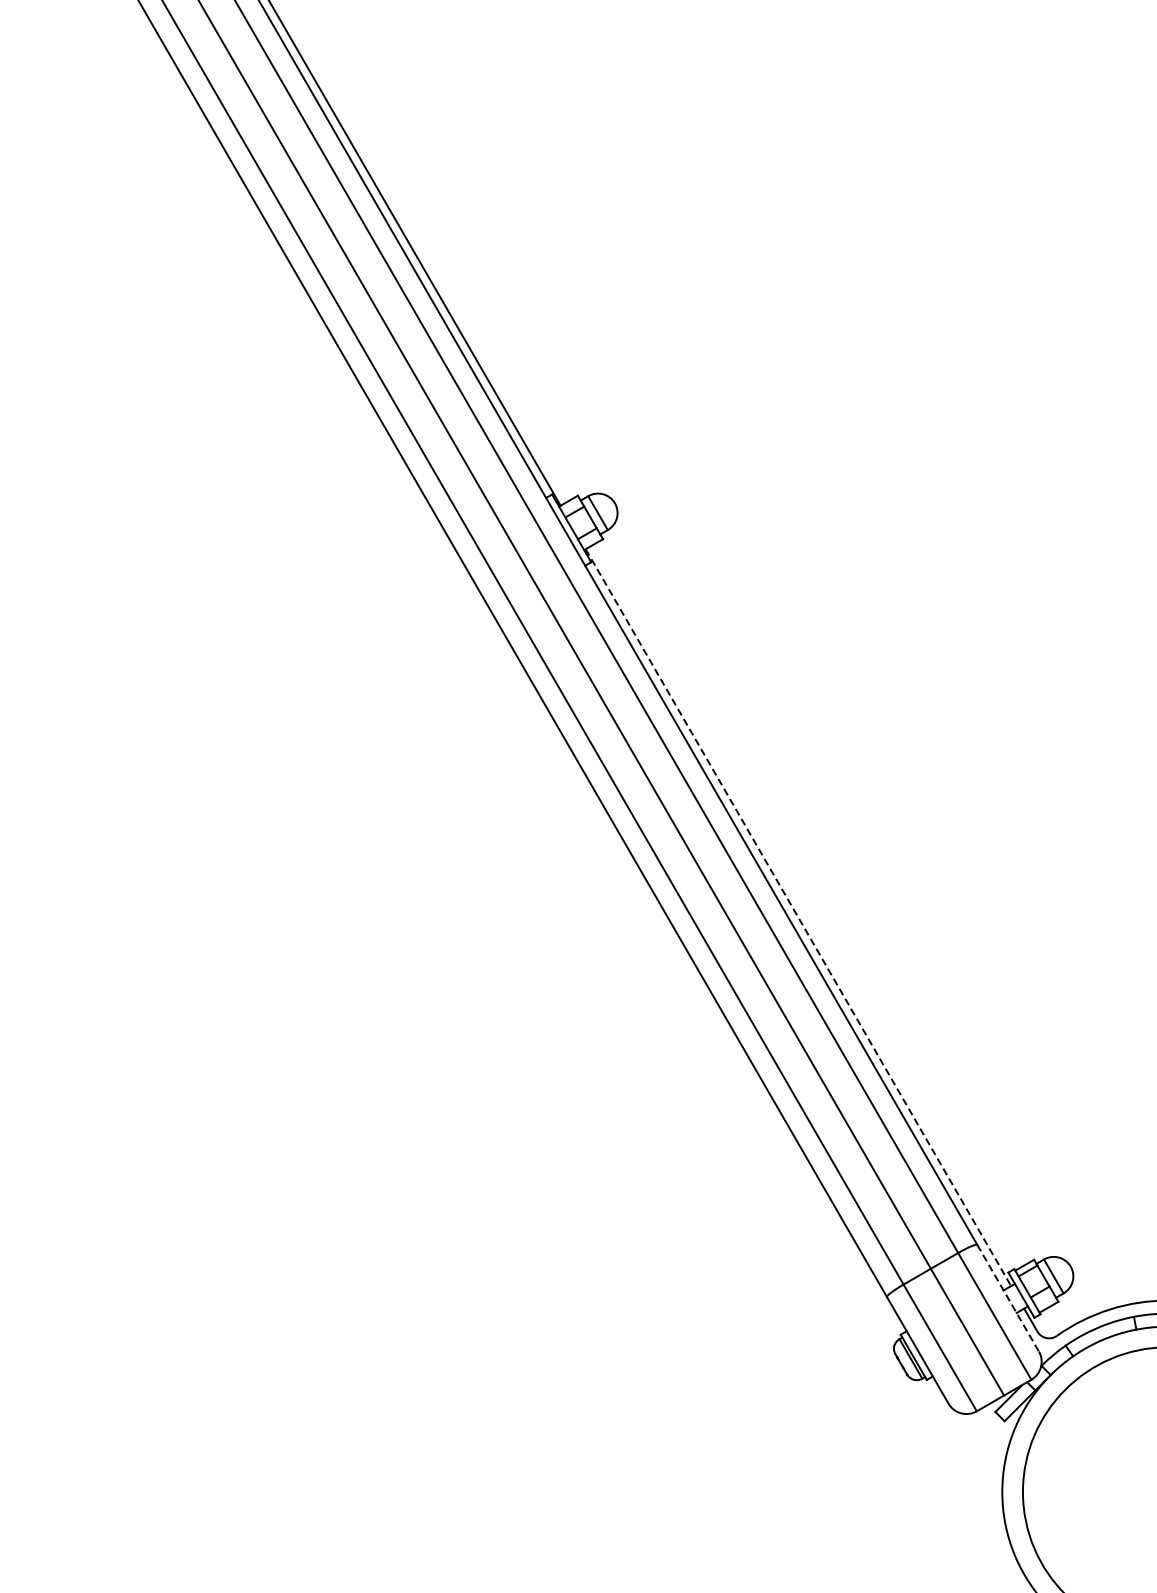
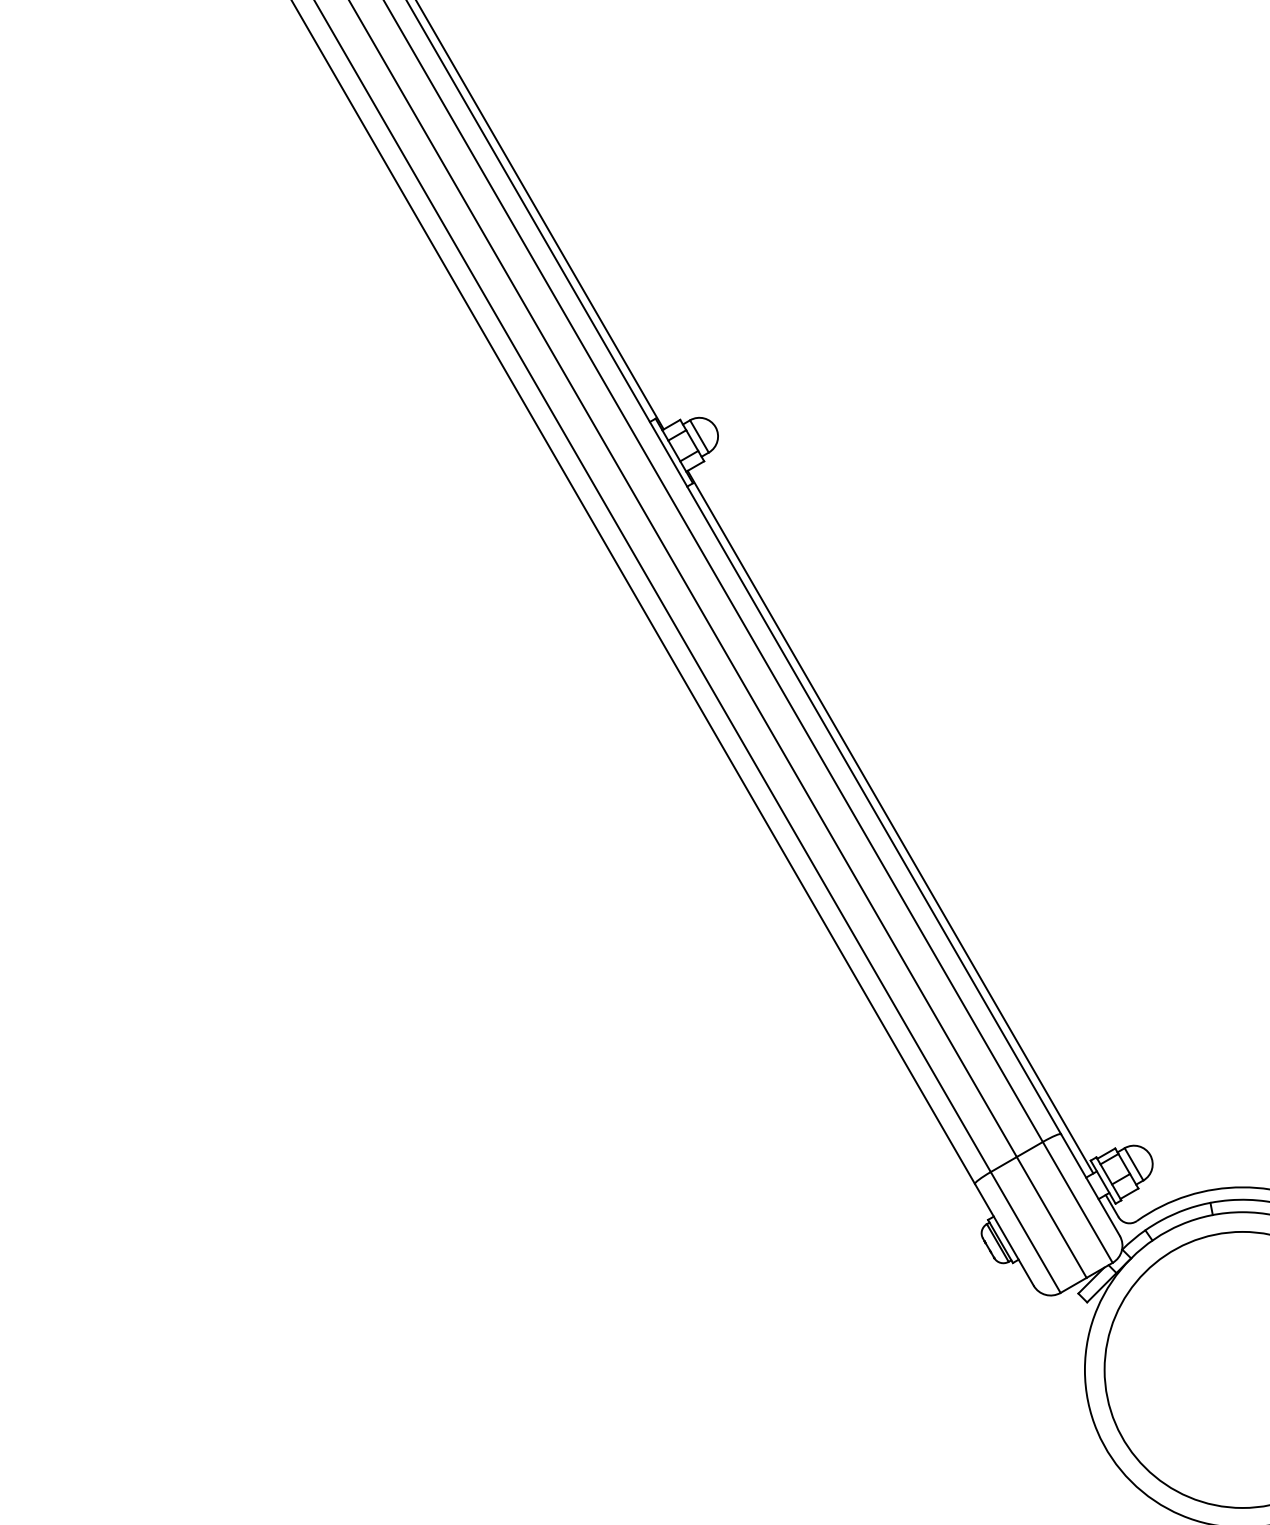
line: (798, 917) -> (890, 822), dashed -> solid
line: (1008, 1298) -> (1090, 1185), dashed -> solid

